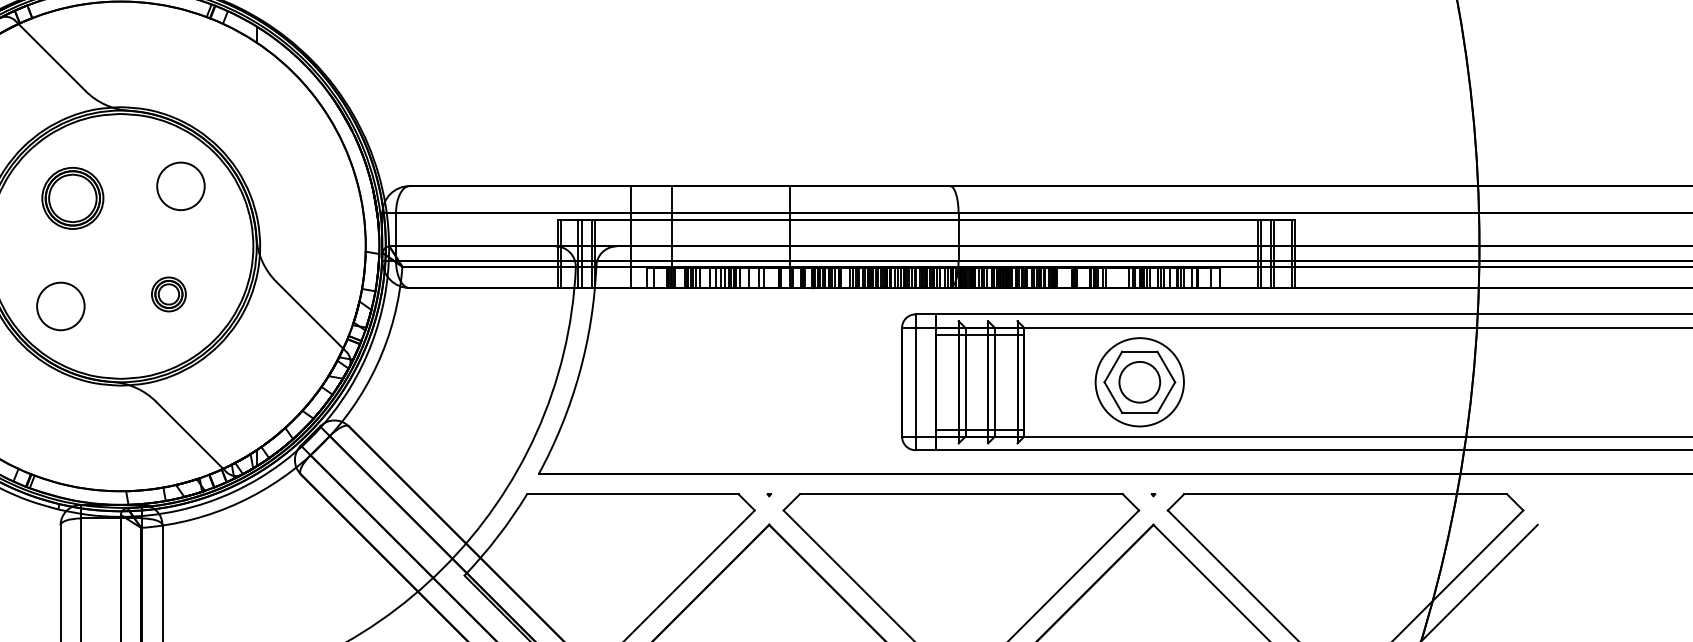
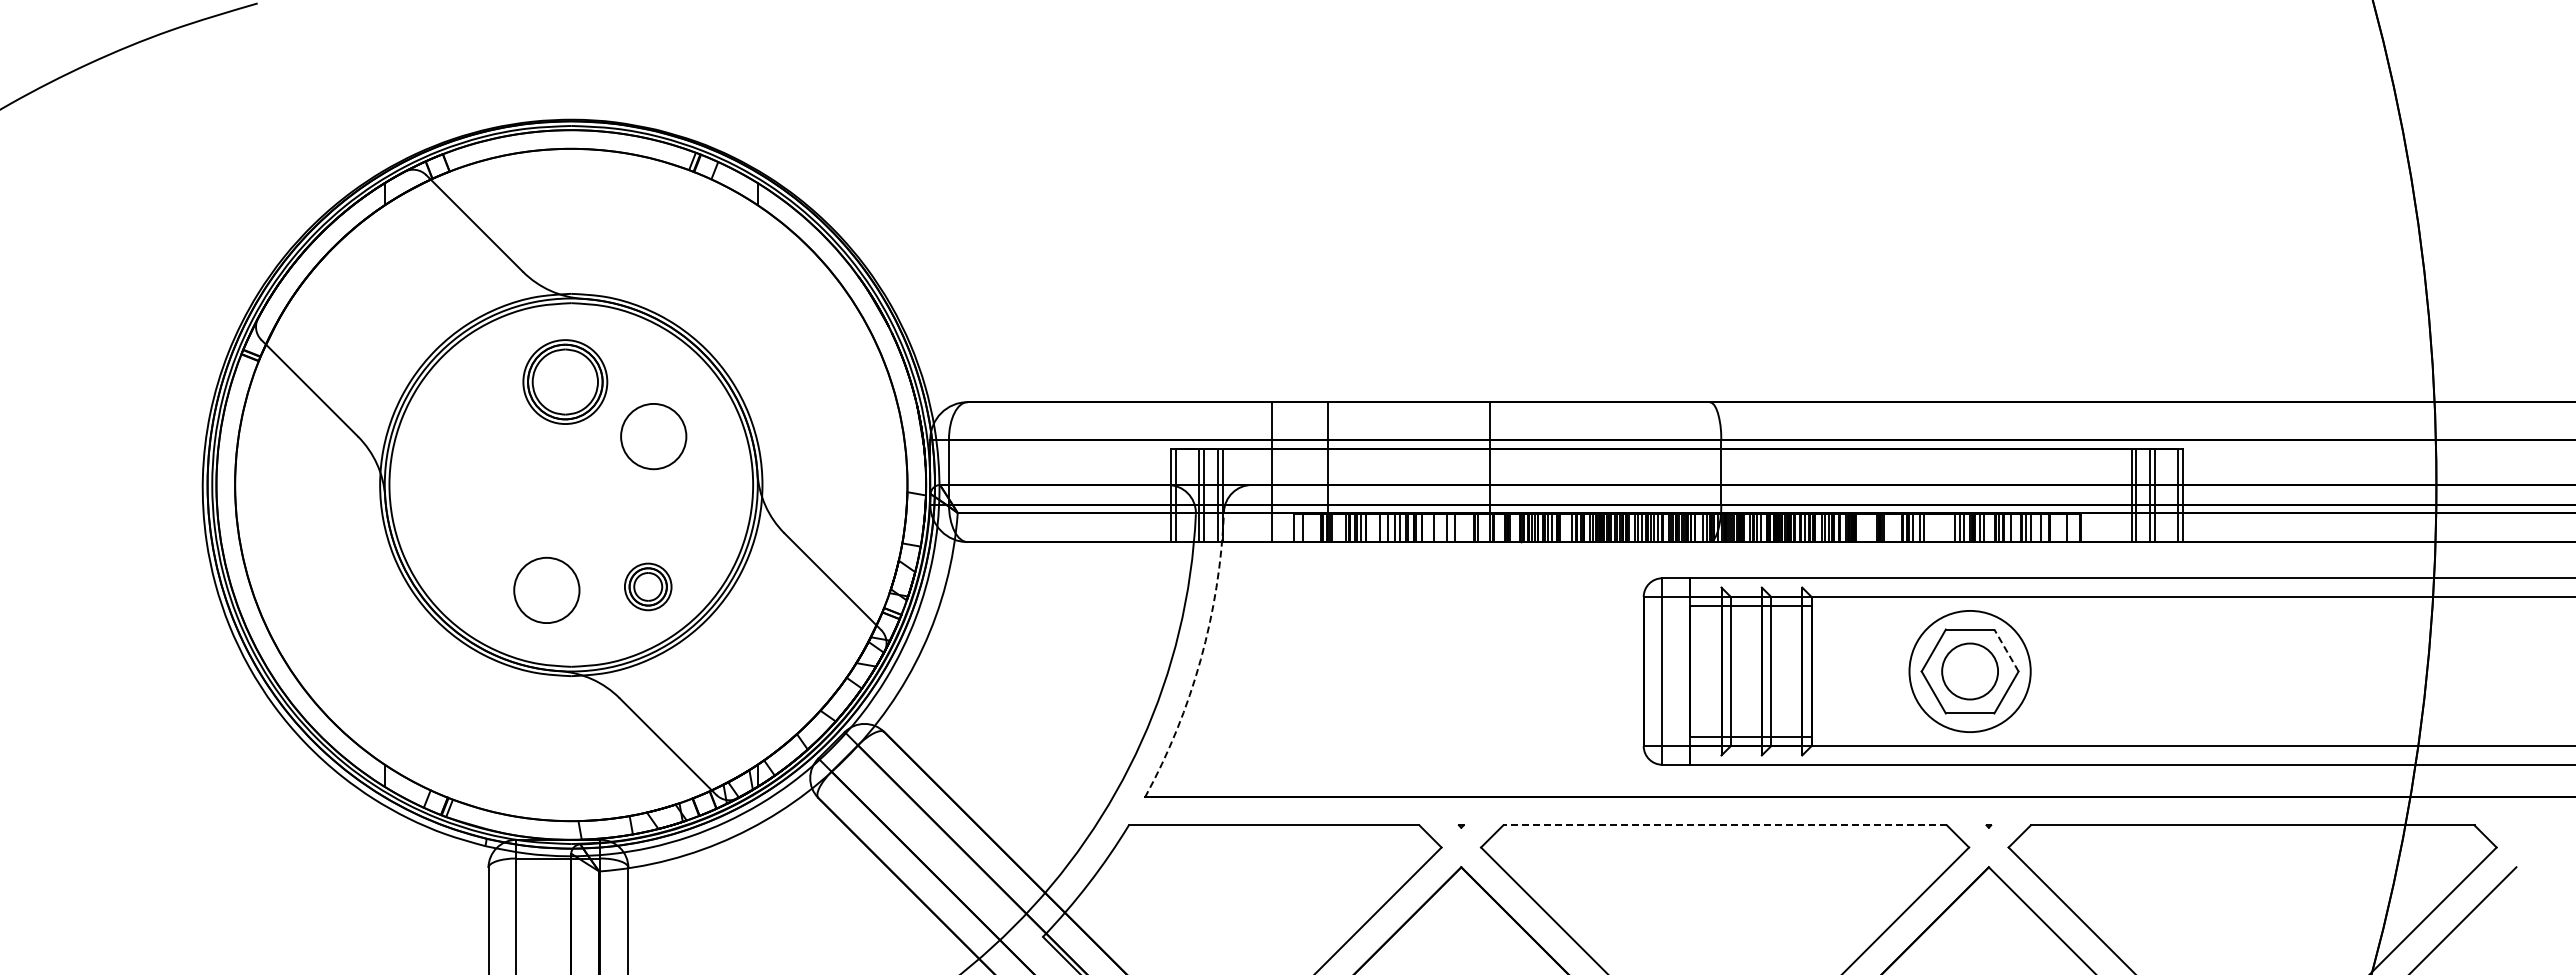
circle: (180, 186) -> (653, 436), moved
part: (72, 197) -> (565, 381), moved
part: (169, 294) -> (648, 586), moved
circle: (60, 305) -> (546, 589), moved
line: (1166, 366) -> (2006, 650), solid -> dashed
arc: (579, 373) -> (1200, 659), solid -> dashed
line: (961, 494) -> (1725, 825), solid -> dashed

